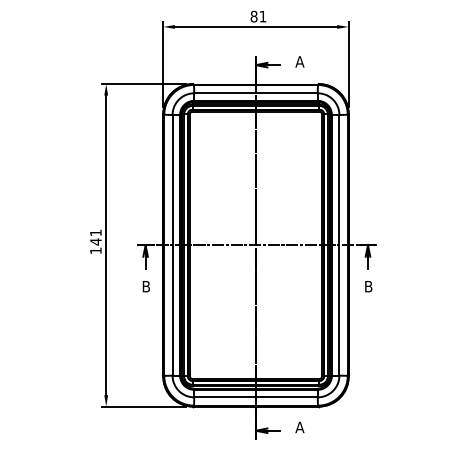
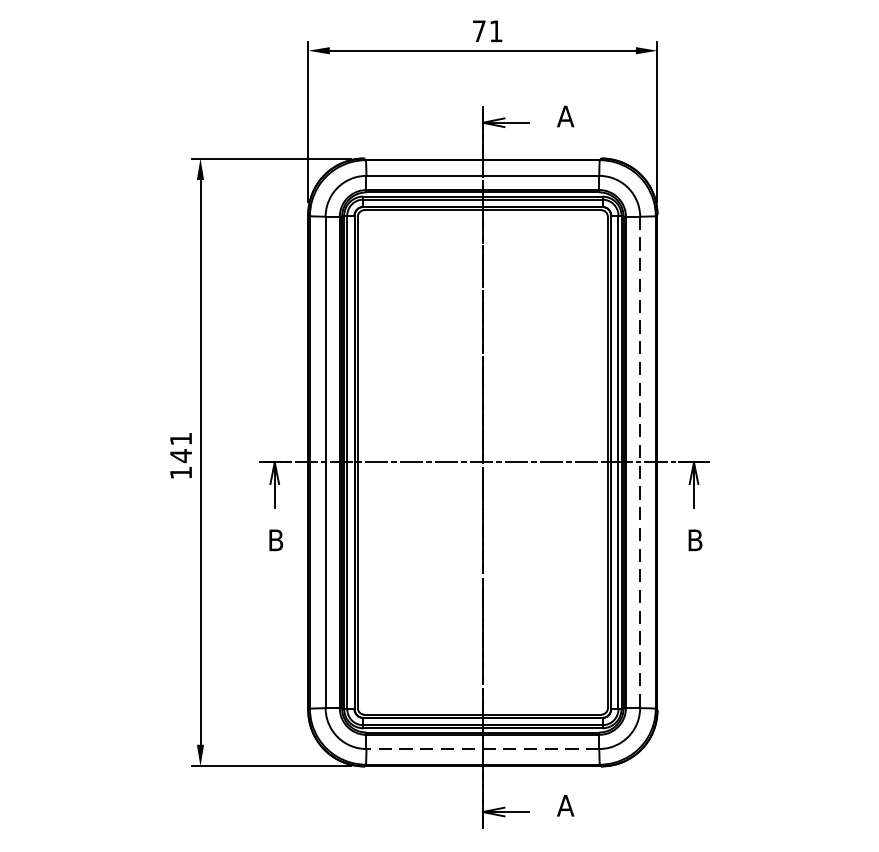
text: (253, 16) -> (478, 31), 81 -> 71
line: (339, 245) -> (640, 462), solid -> dashed
line: (256, 397) -> (483, 749), solid -> dashed

